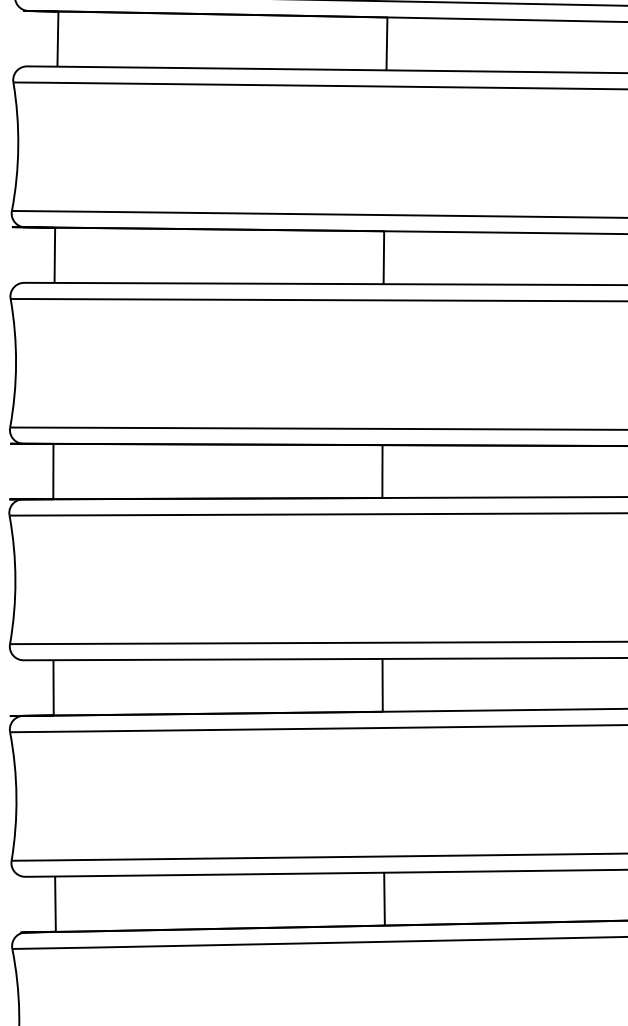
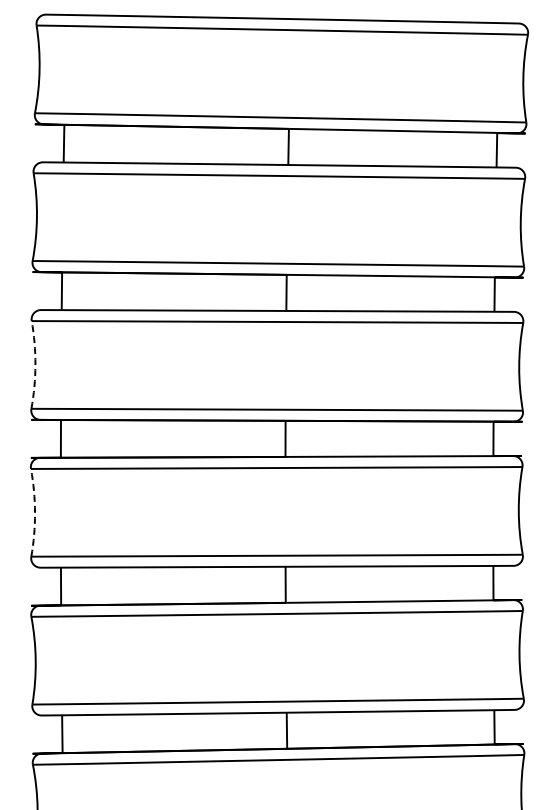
arc: (16, 362) -> (35, 364), solid -> dashed
arc: (16, 579) -> (35, 512), solid -> dashed

